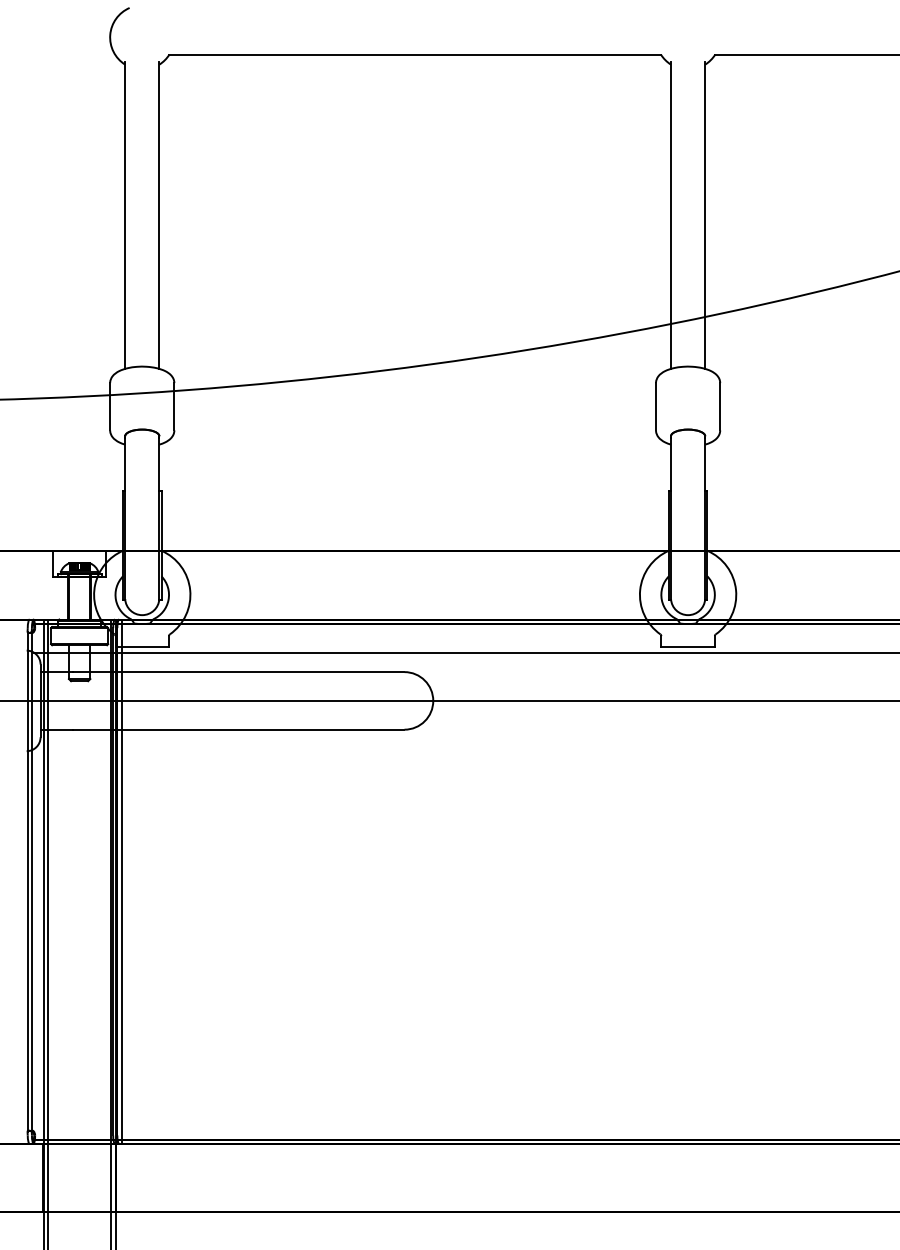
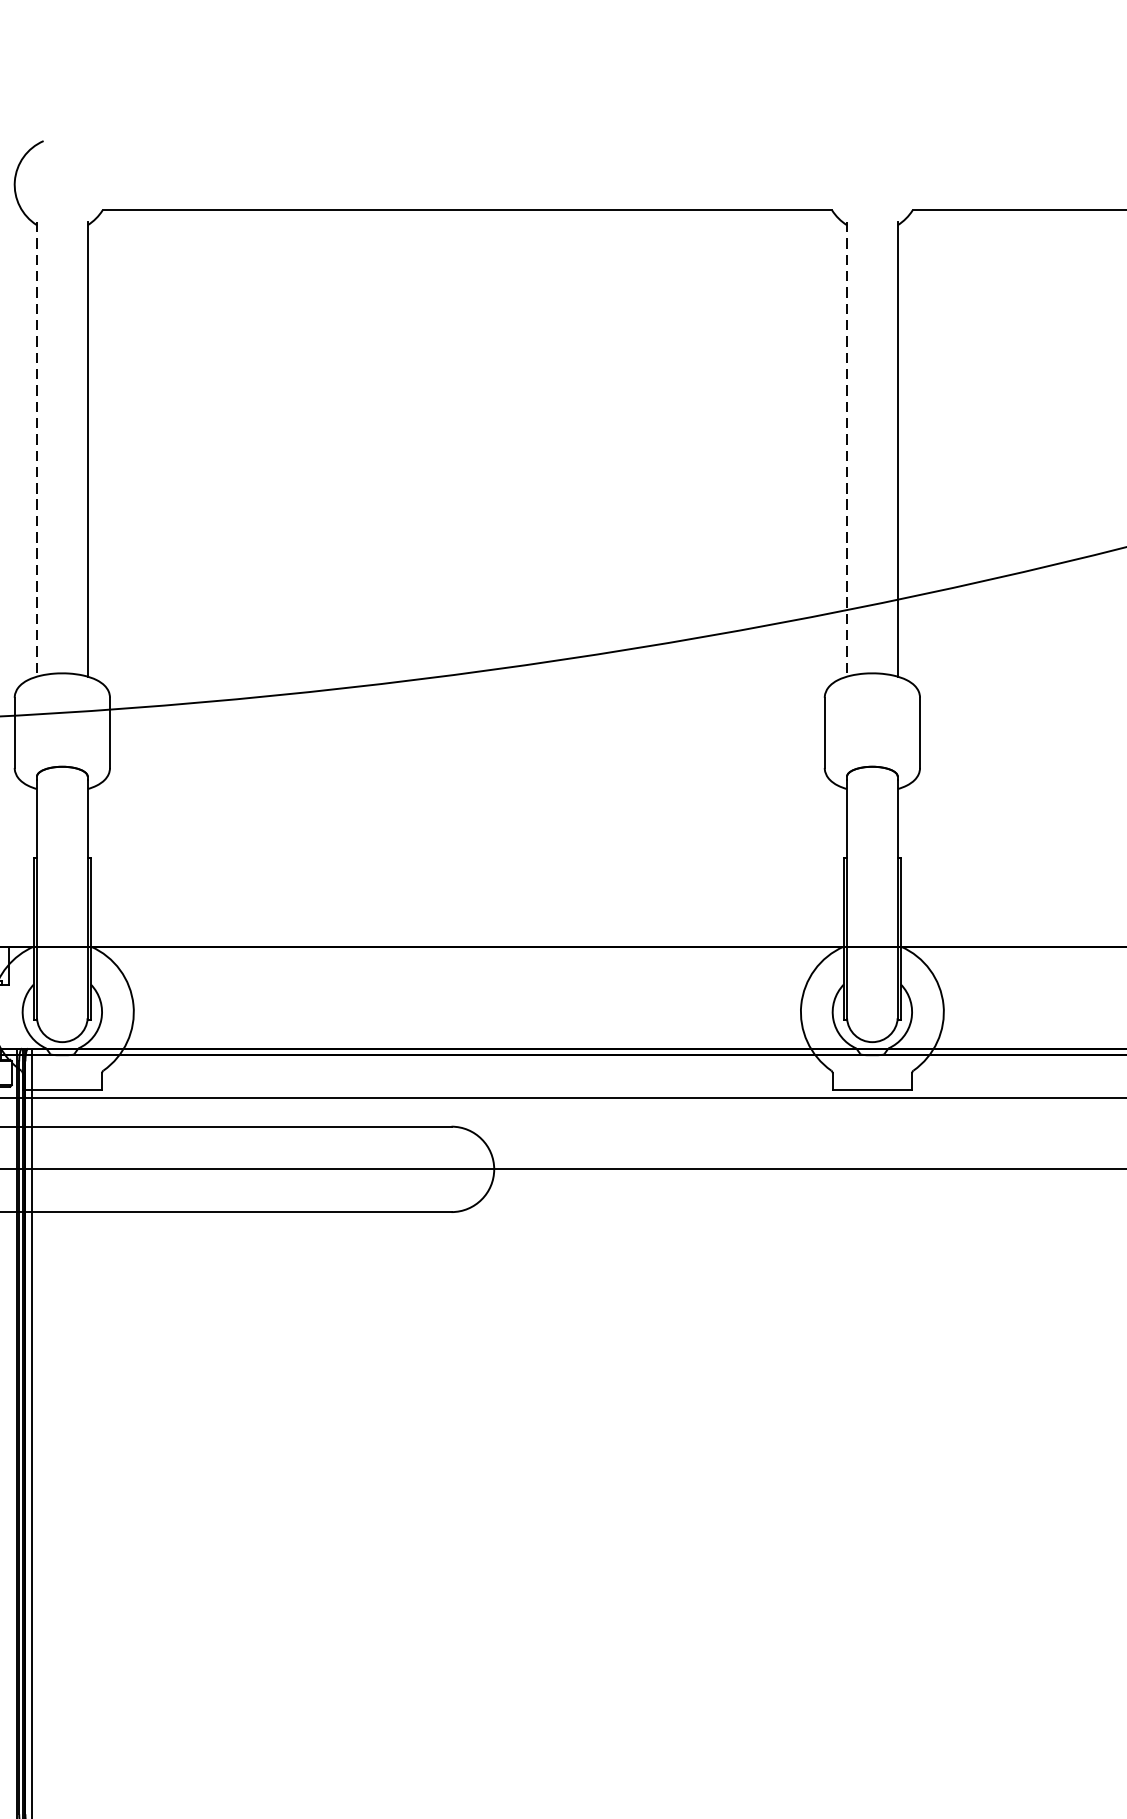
line: (125, 216) -> (37, 450), solid -> dashed
line: (670, 216) -> (846, 450), solid -> dashed

